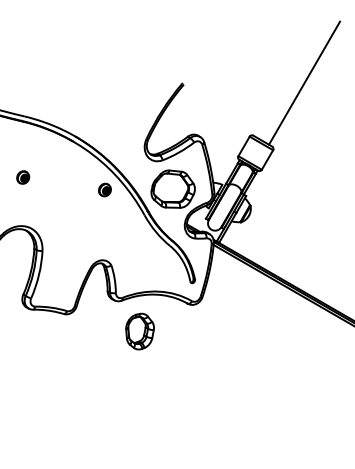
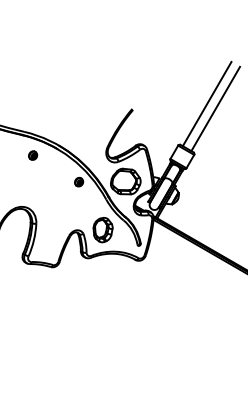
line: (291, 75) -> (206, 103), added
part: (23, 177) -> (33, 155), moved
part: (139, 332) -> (102, 230), moved

